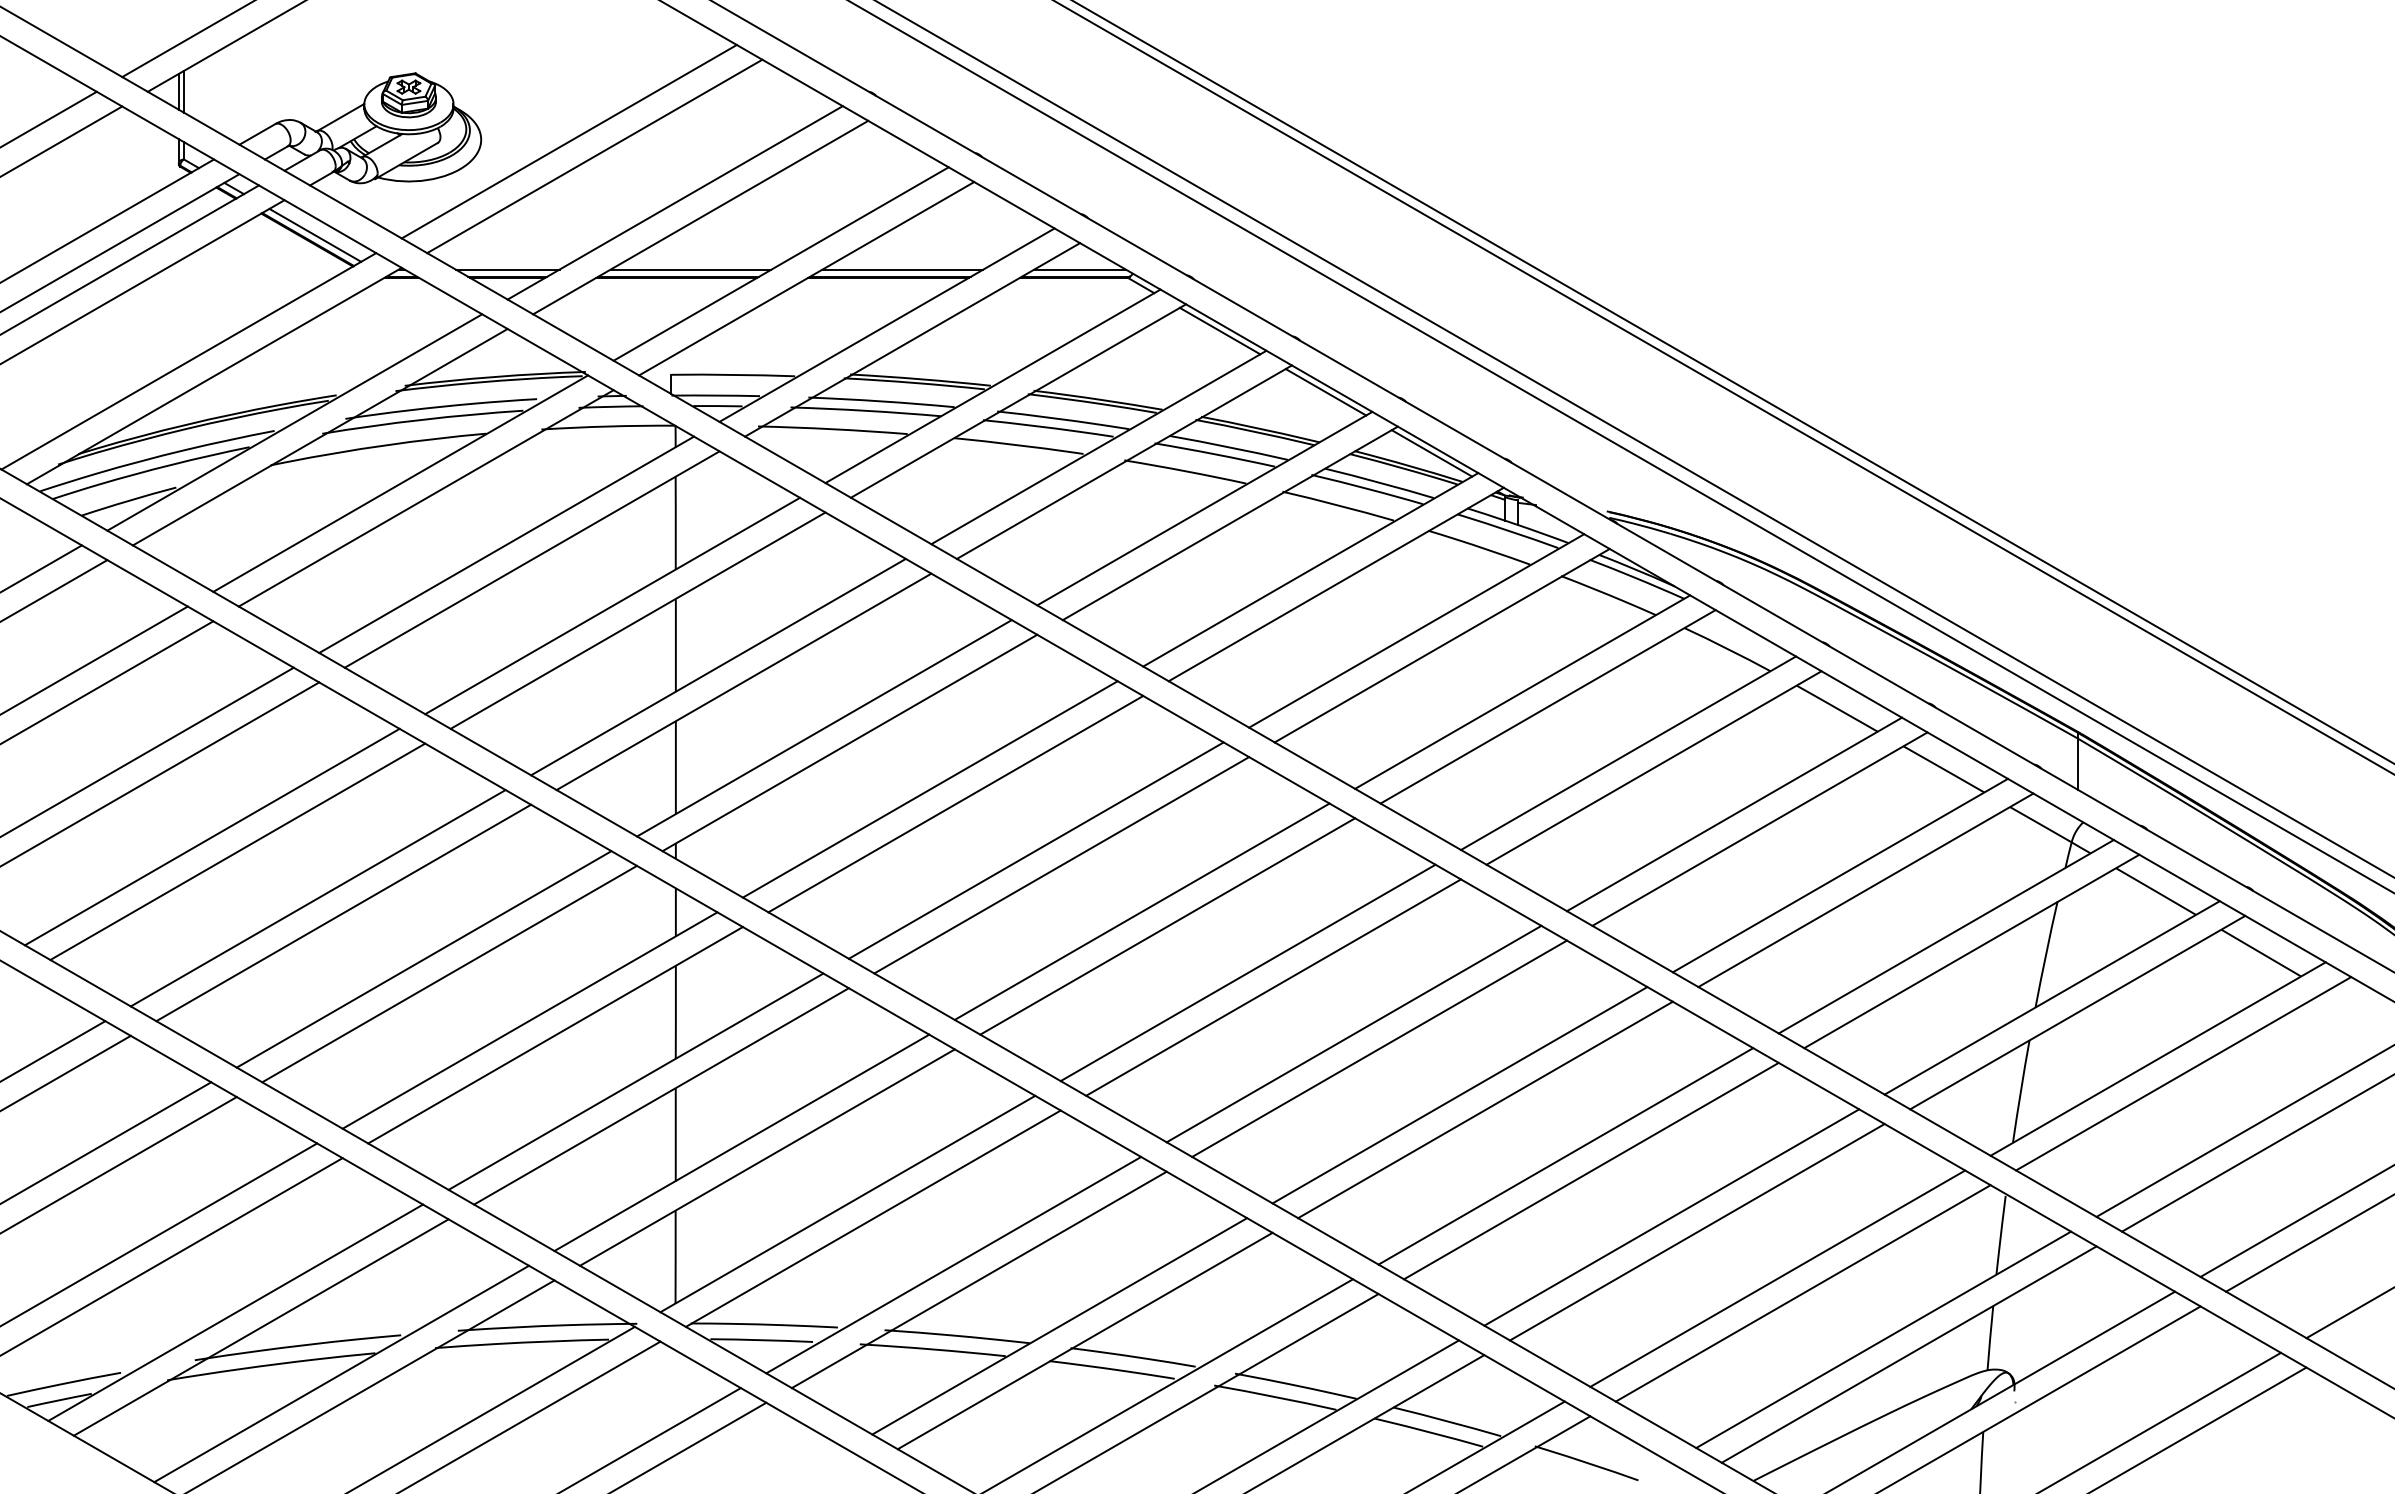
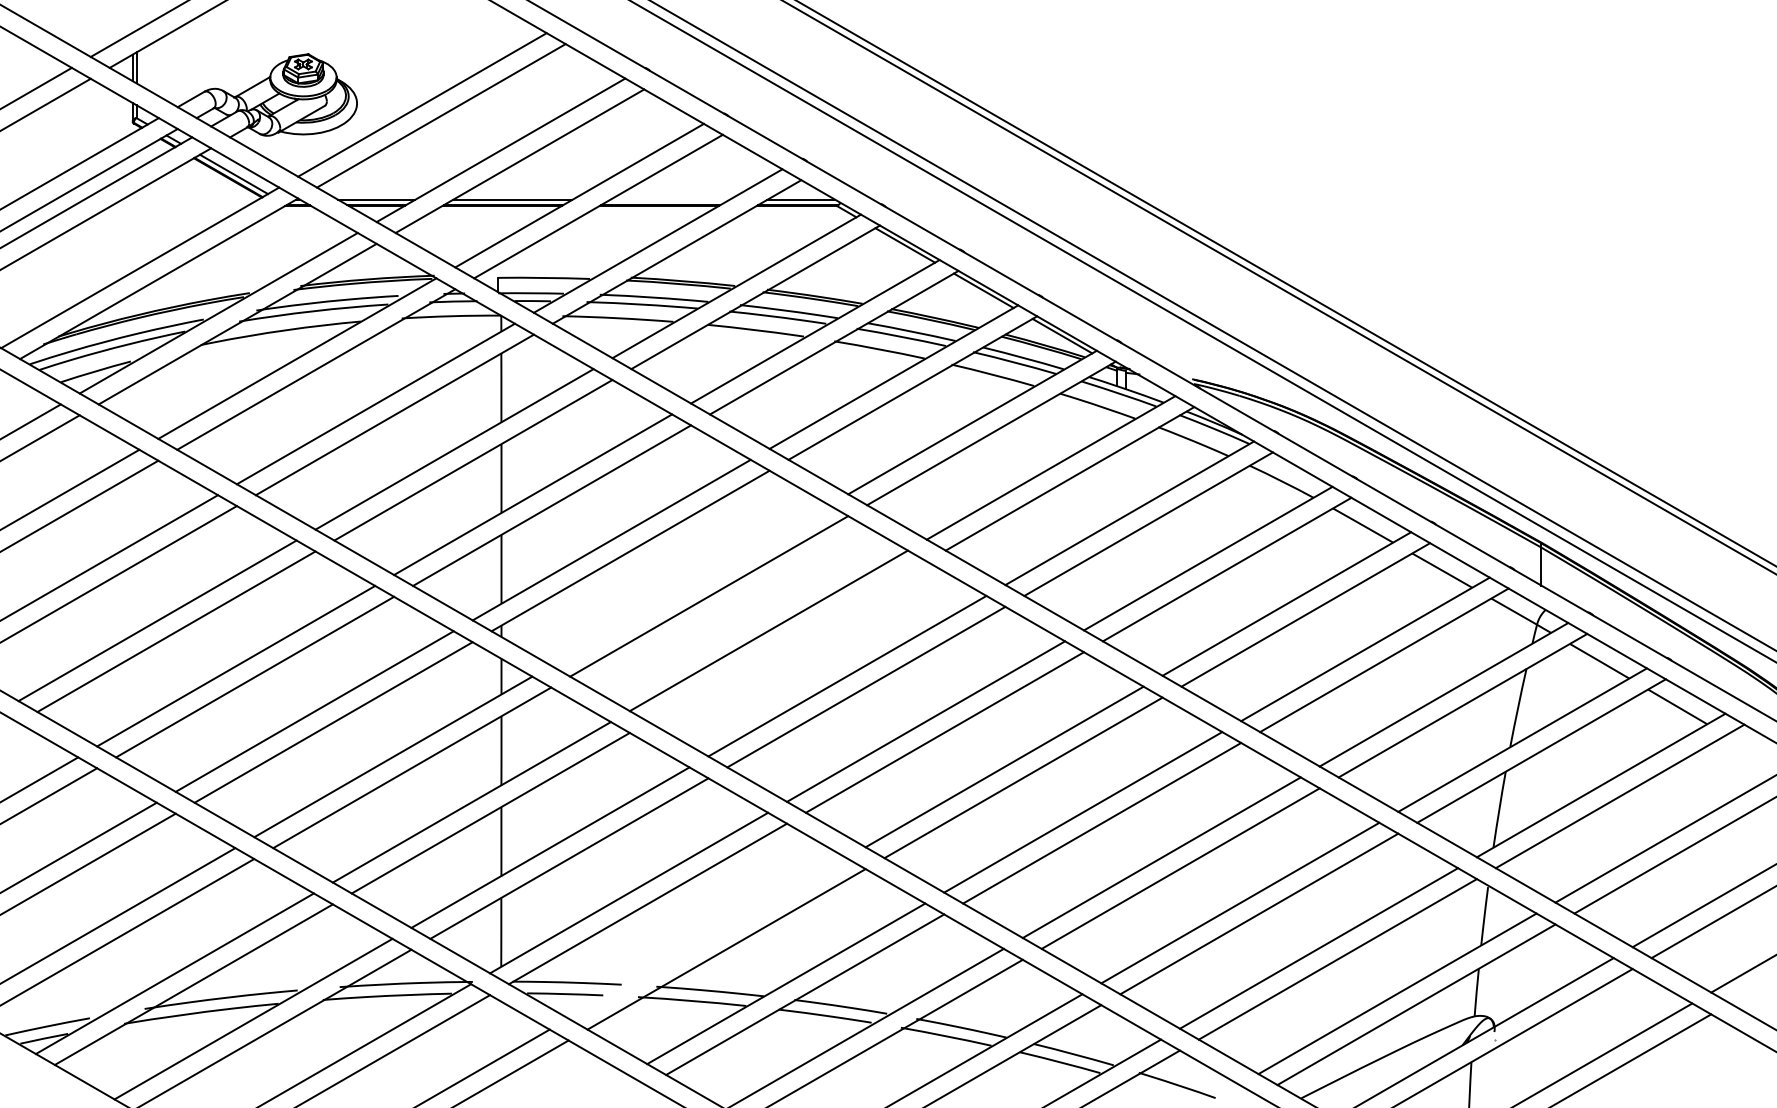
line: (902, 269) -> (669, 199), removed
line: (929, 789) -> (689, 585), removed
line: (1061, 865) -> (787, 641), removed
line: (953, 1264) -> (707, 937), removed

